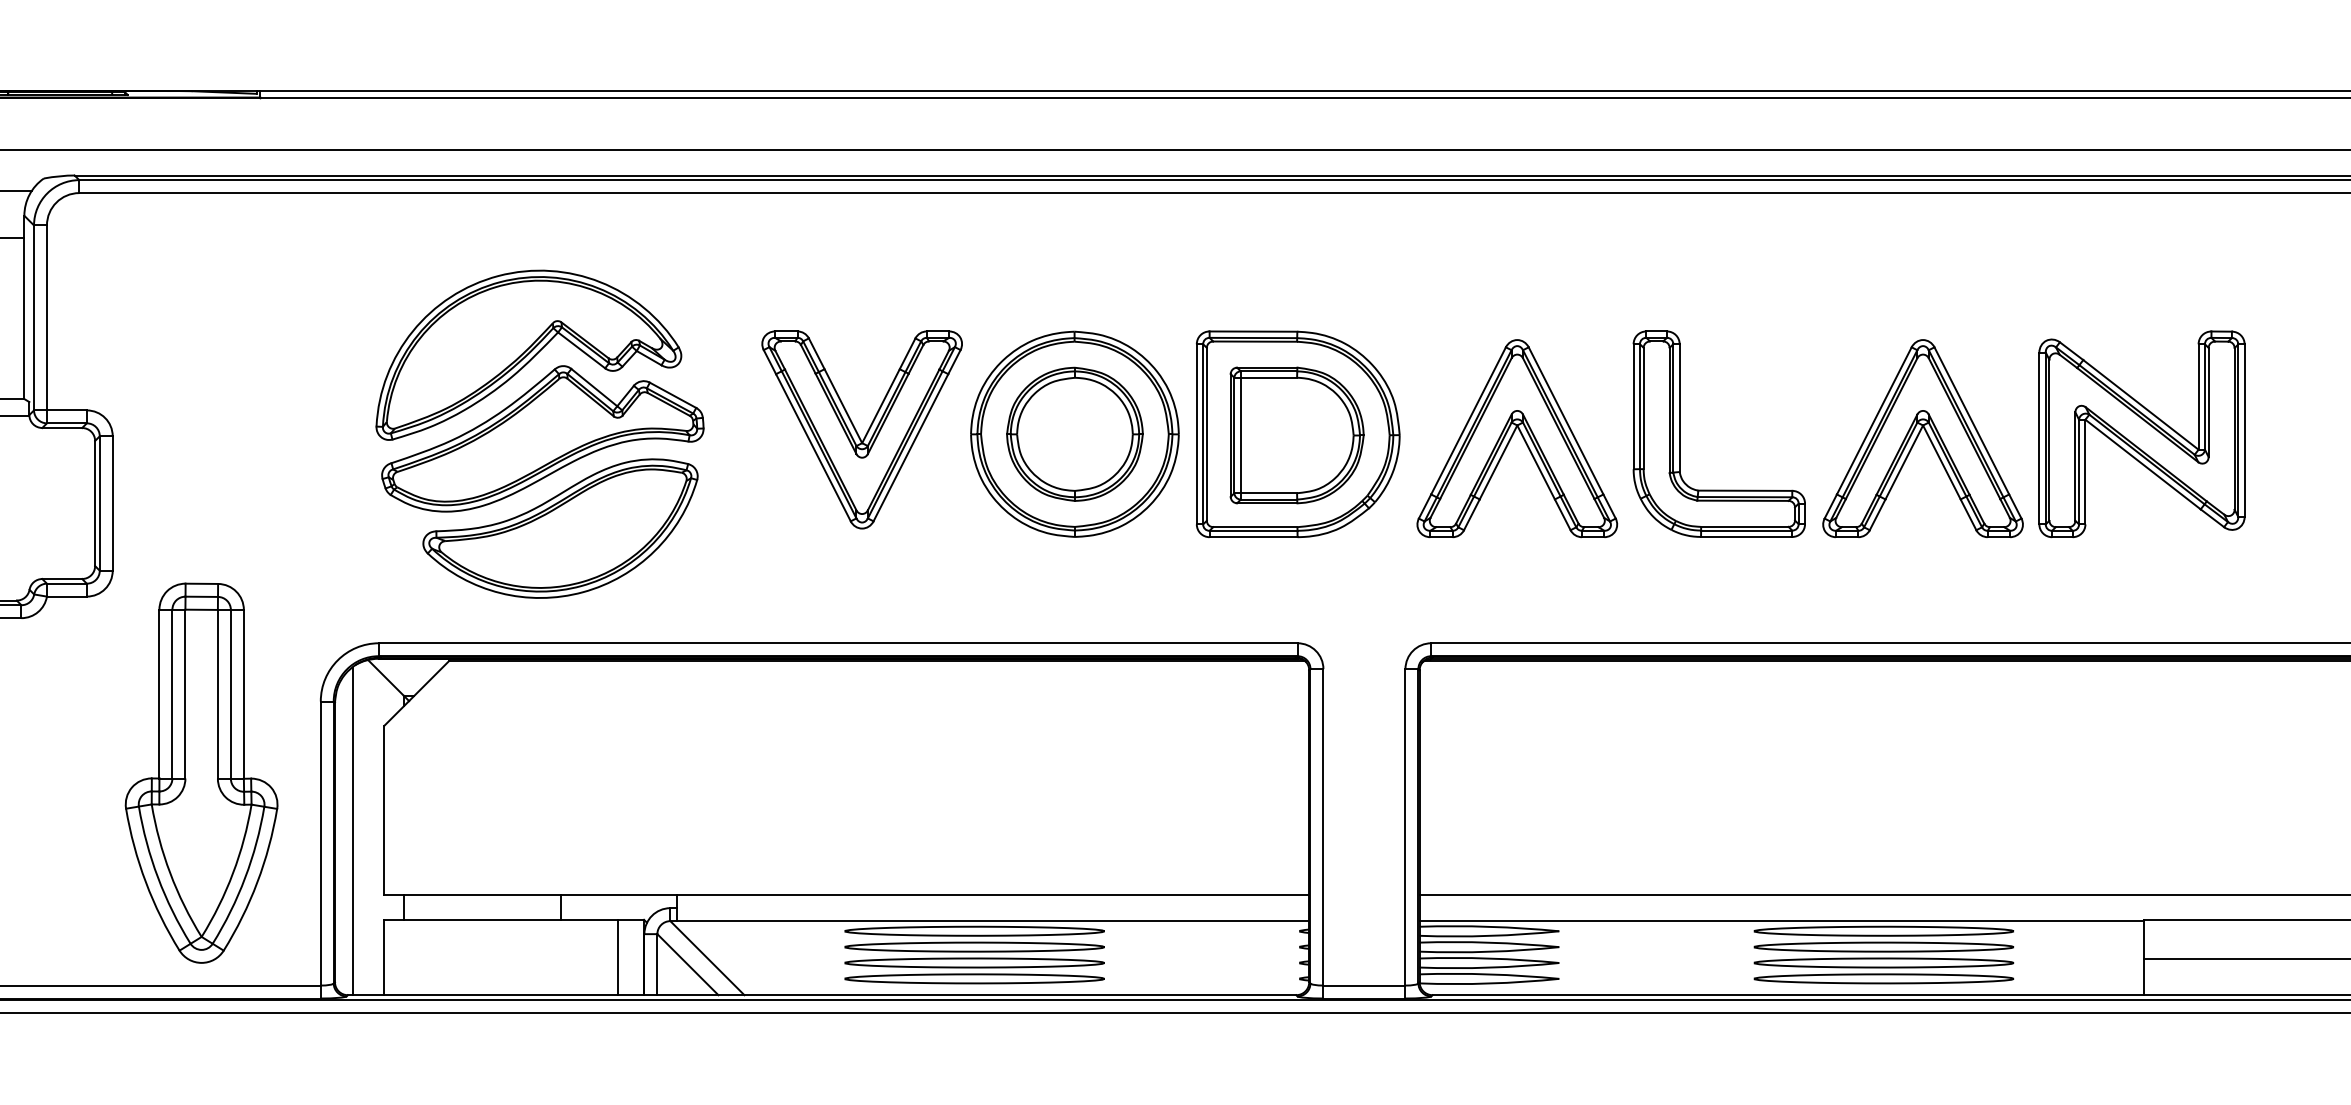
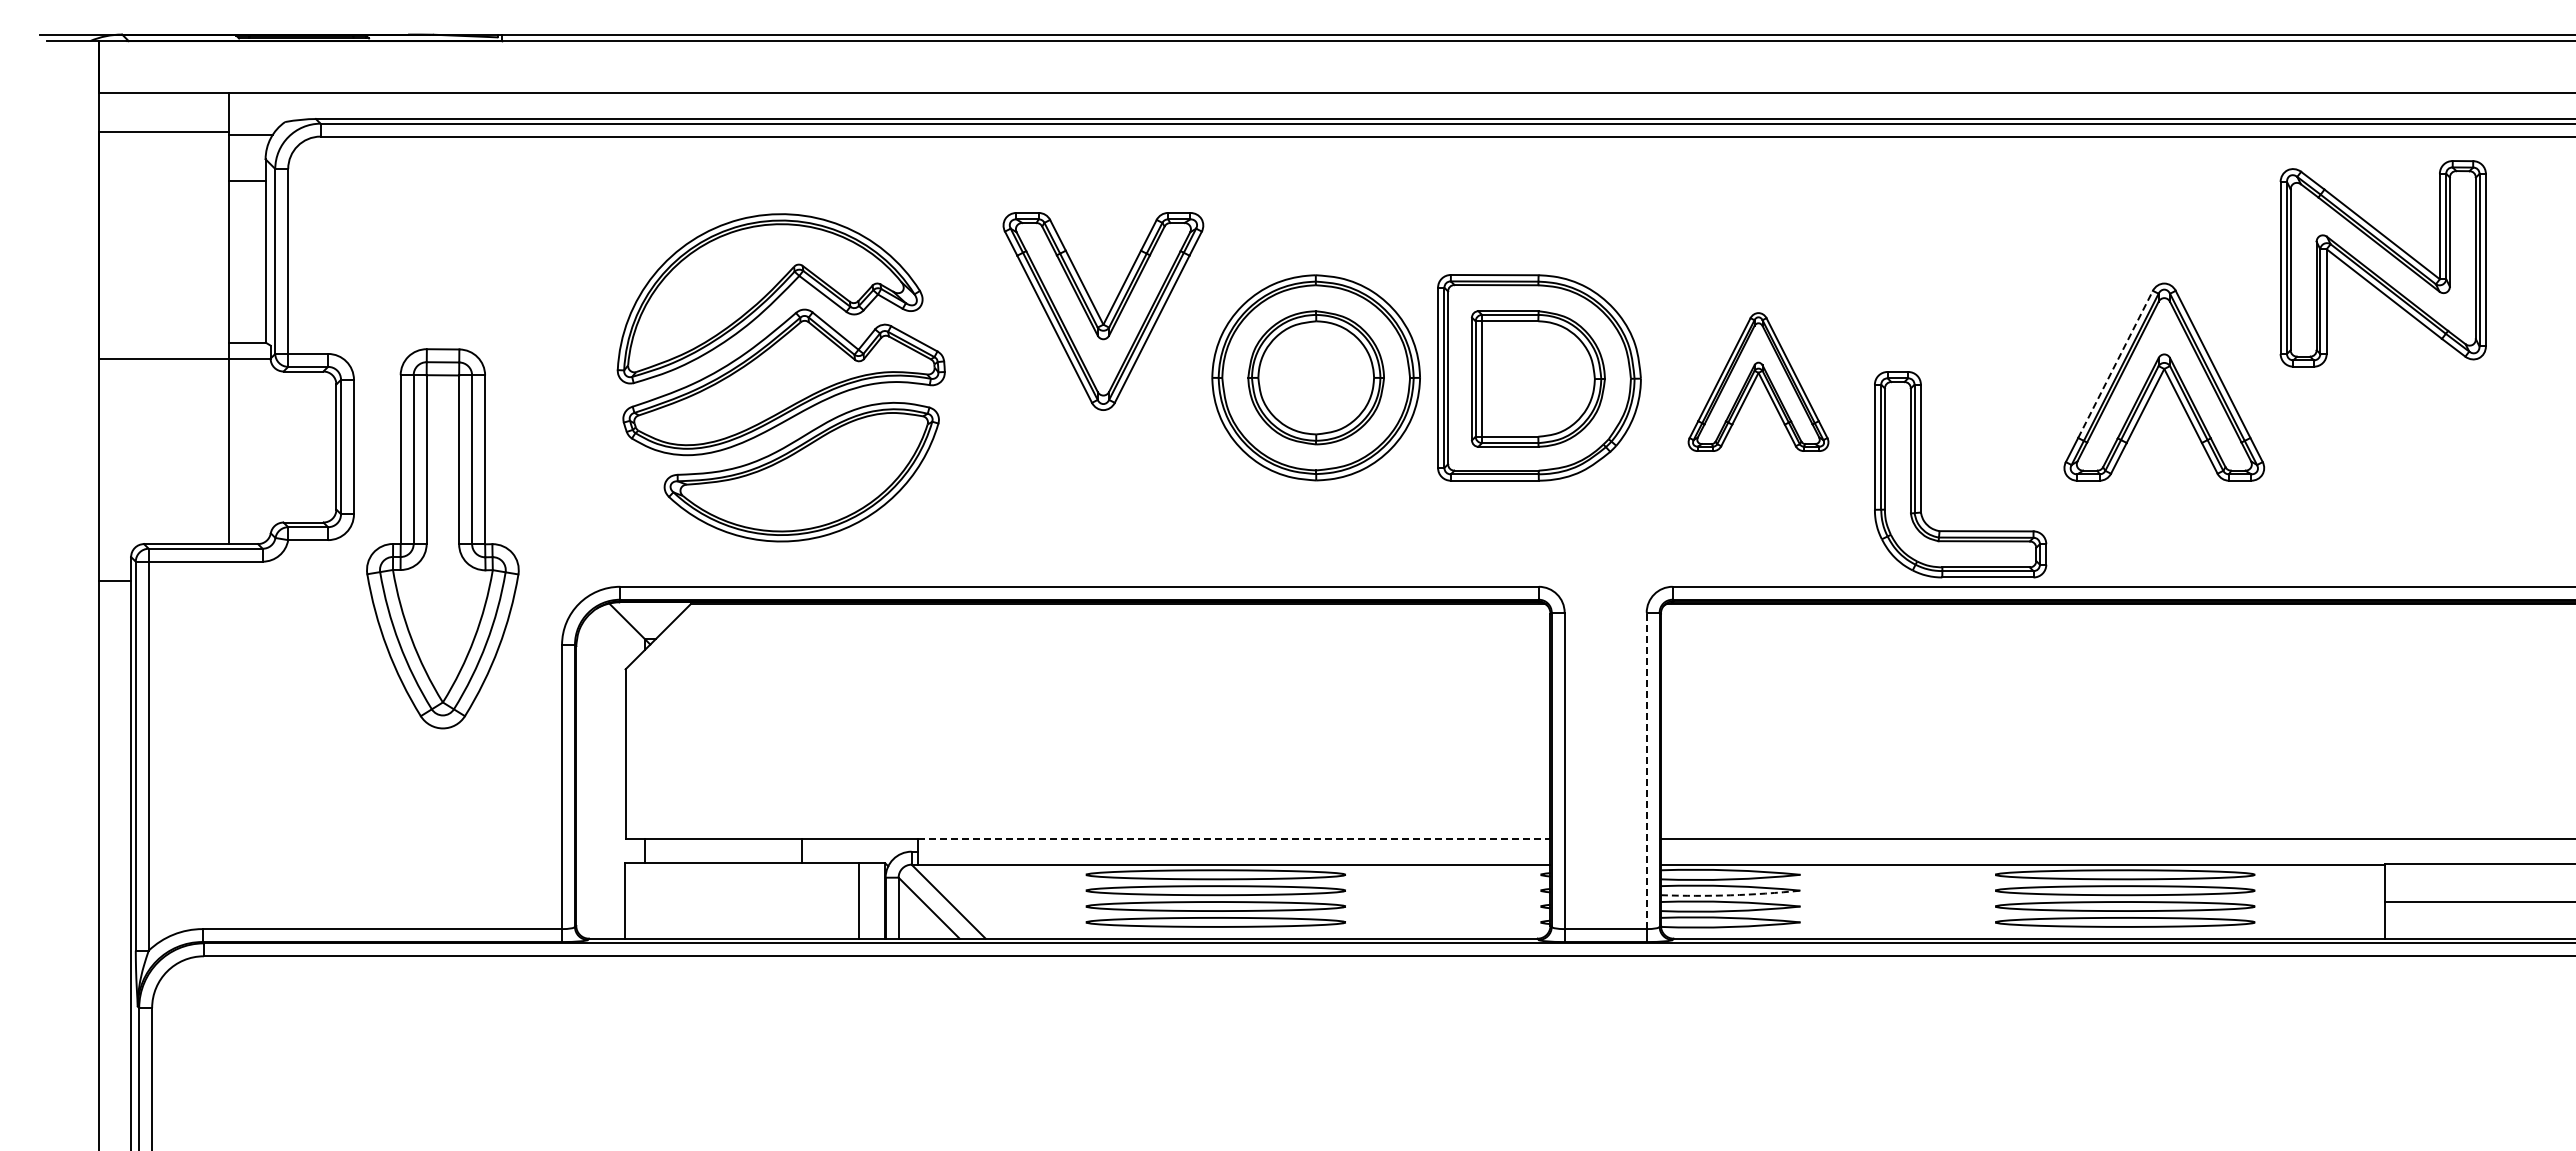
line: (1874, 420) -> (2115, 364), solid -> dashed
part: (862, 429) -> (1103, 311), moved
part: (1680, 433) -> (1921, 474), moved
part: (2141, 433) -> (2382, 263), moved
part: (1517, 437) -> (1758, 381), size x0.7
part: (201, 772) -> (442, 538), moved
line: (1405, 826) -> (1646, 770), solid -> dashed
line: (353, 830) -> (594, 774), removed
line: (993, 894) -> (1234, 838), solid -> dashed
arc: (1489, 951) -> (1730, 895), solid -> dashed

